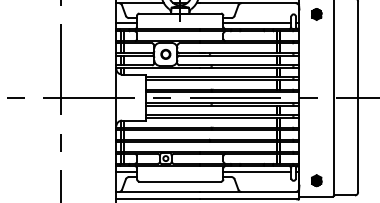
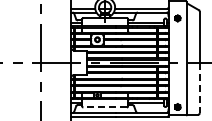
line: (357, 145) -> (199, 88), solid -> dashed
line: (180, 181) -> (105, 107), solid -> dashed

